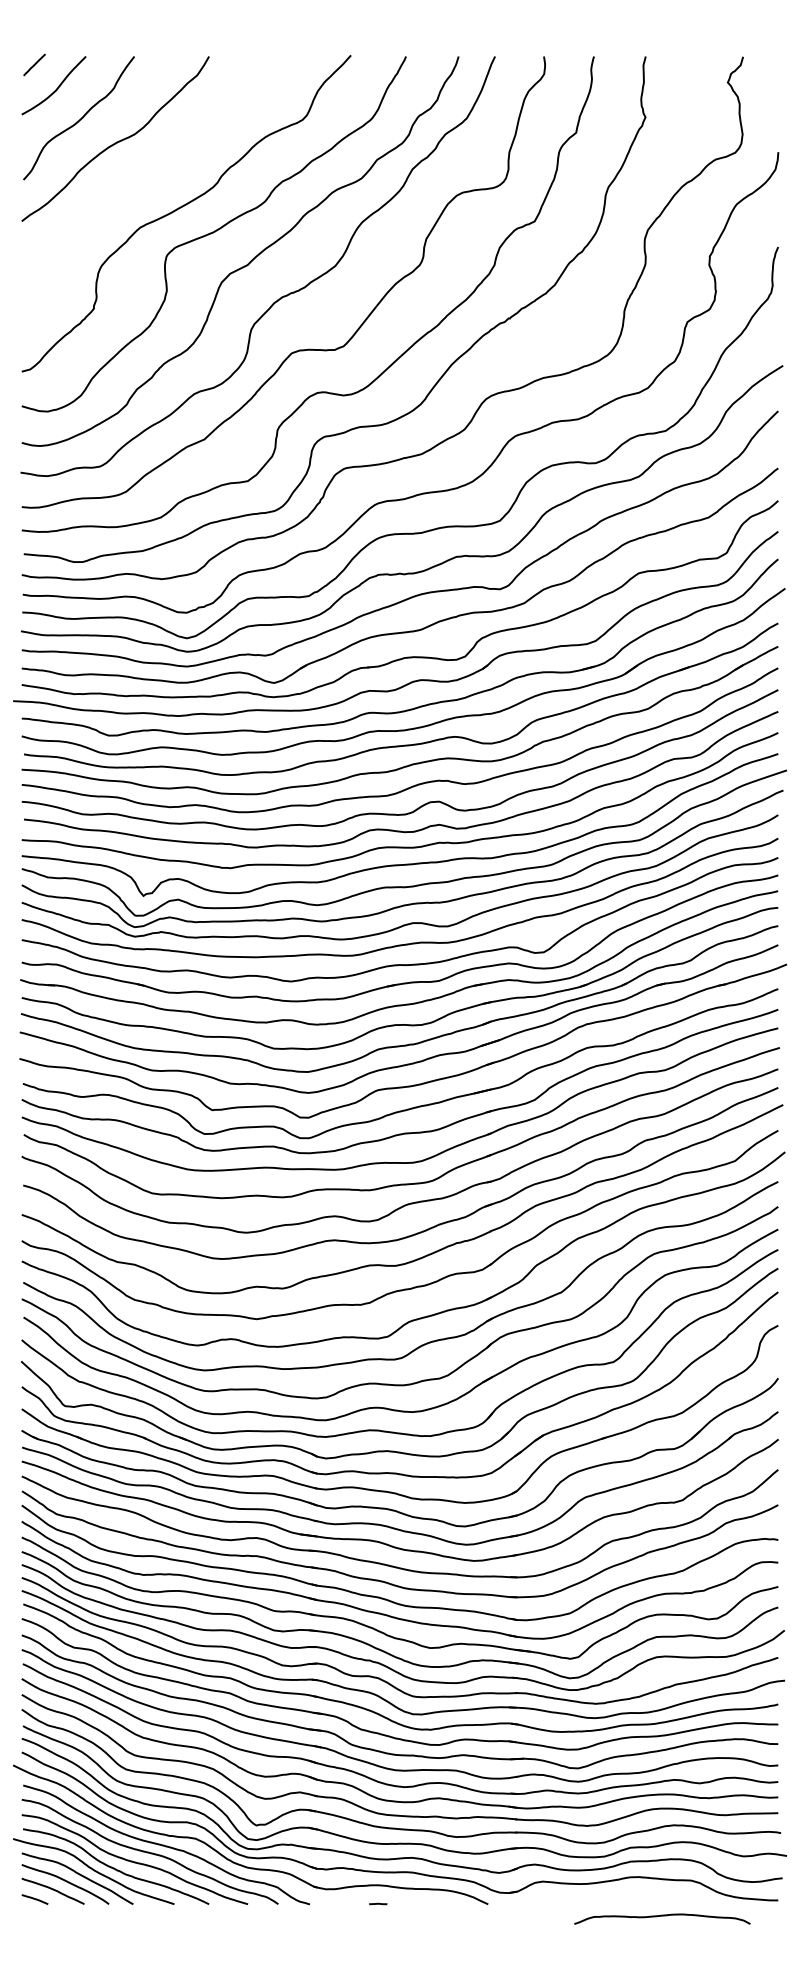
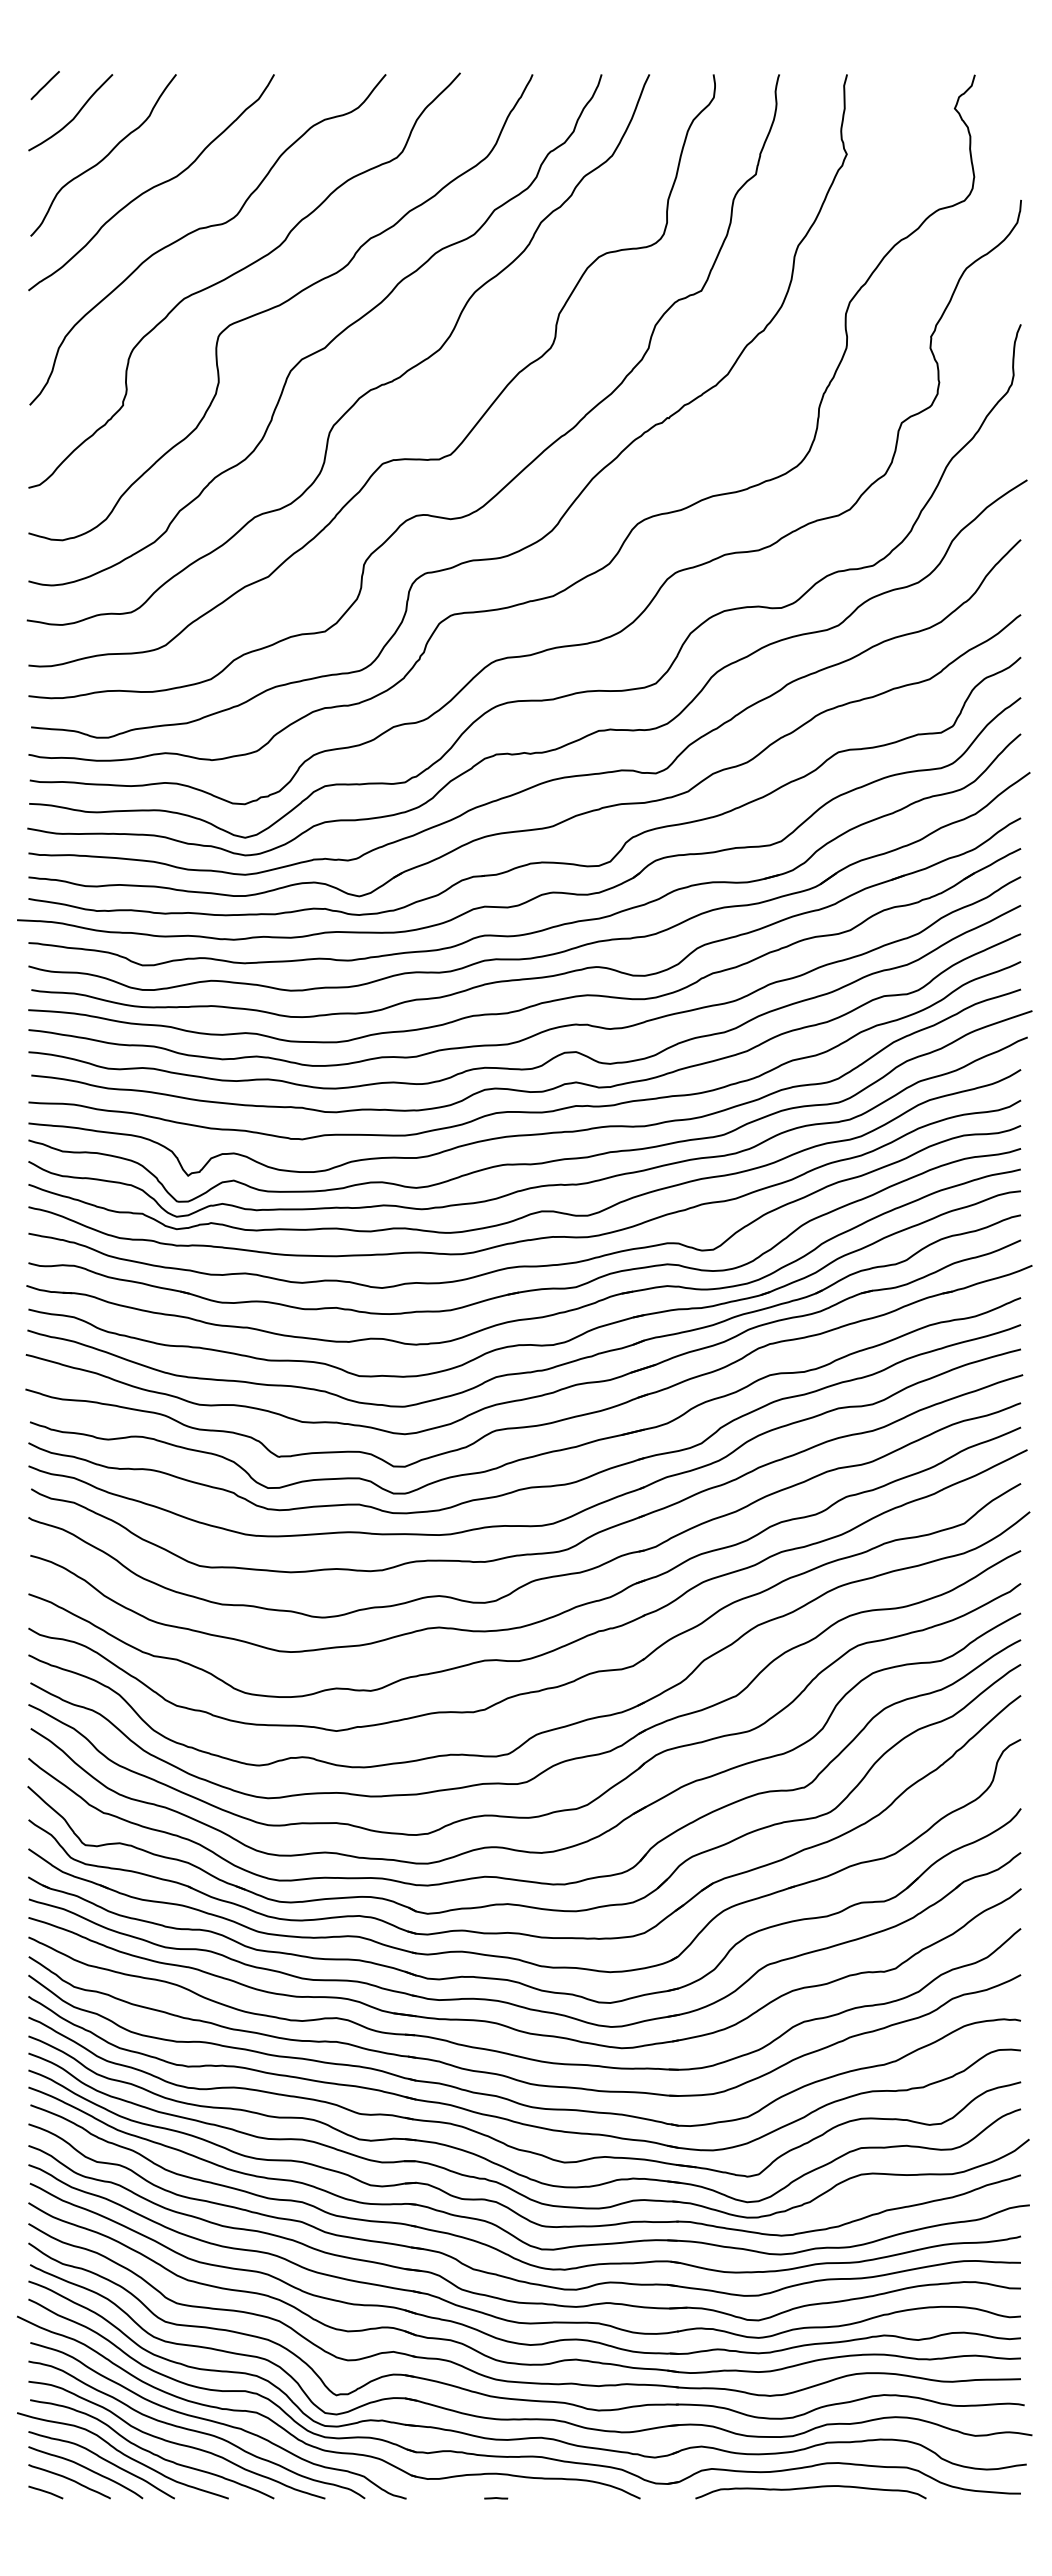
curve: (158, 173) -> (207, 228), added
curve: (662, 1916) -> (810, 2488), moved

